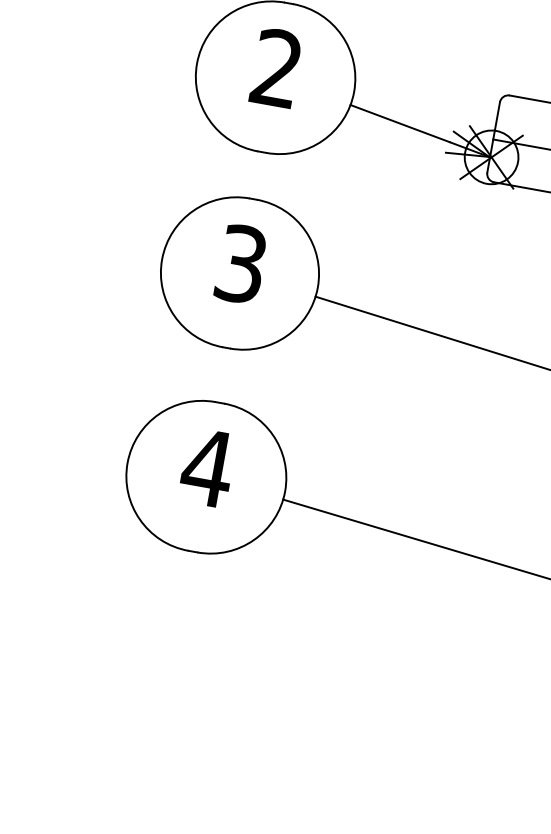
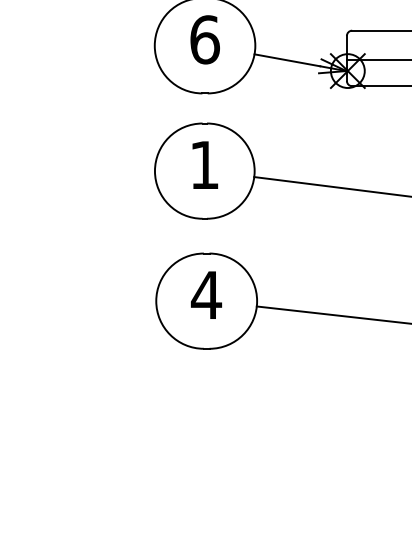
text: (276, 67) -> (204, 39), 2 -> 6
text: (241, 263) -> (204, 164), 3 -> 1

